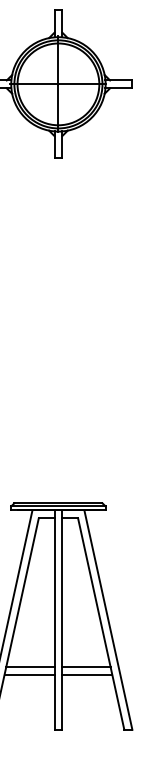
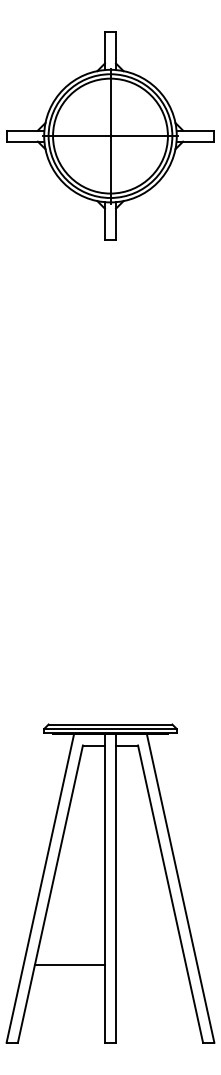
line: (29, 666) -> (70, 954), removed
line: (86, 666) -> (149, 954), removed
line: (87, 674) -> (151, 965), removed

